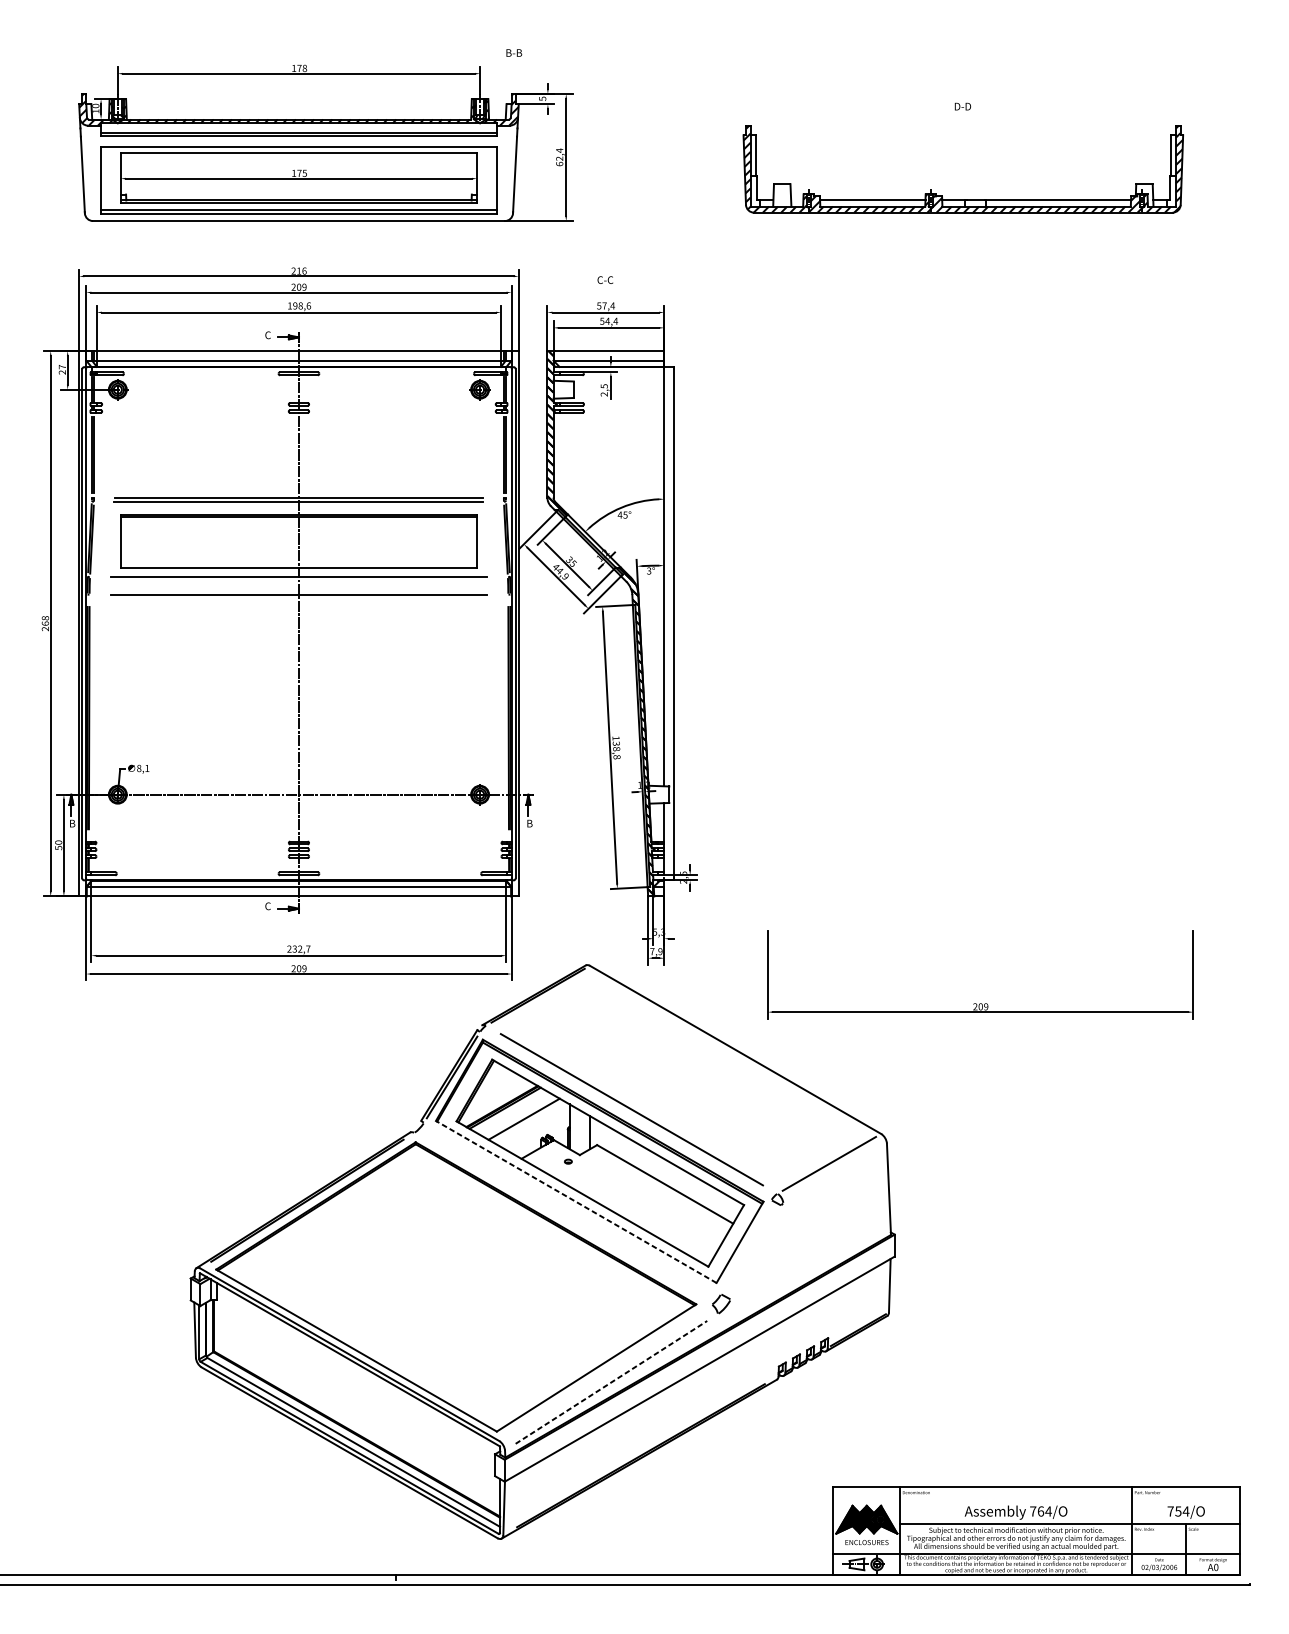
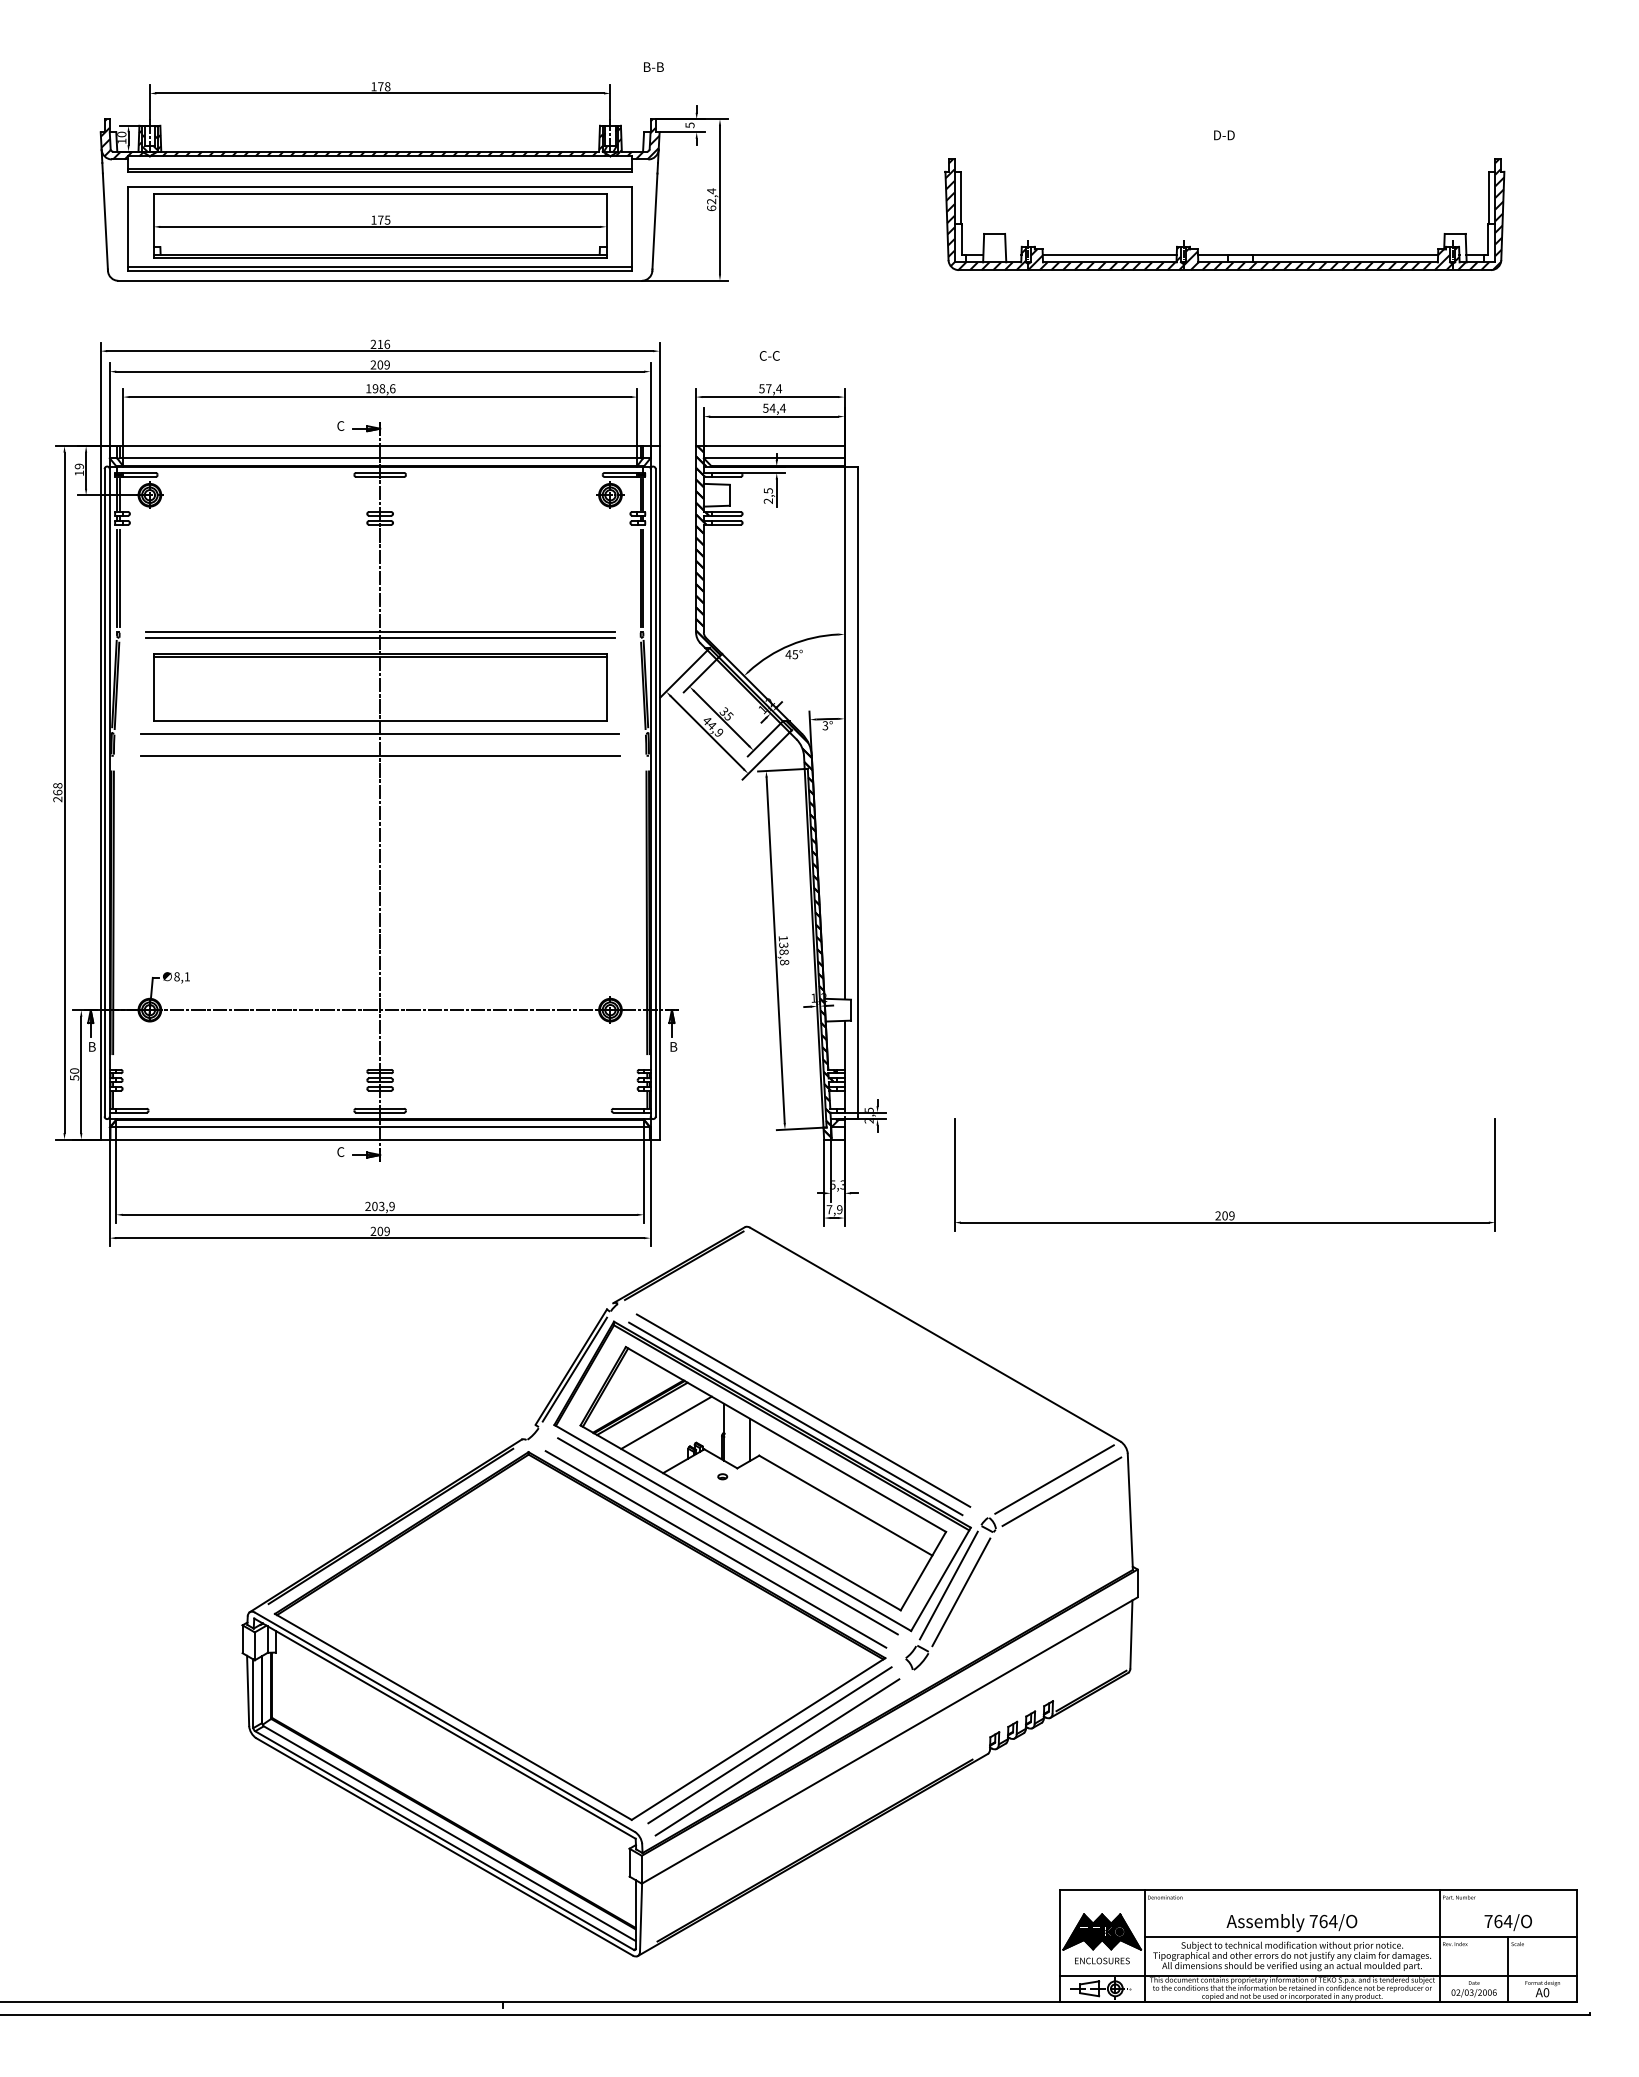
text: (61, 369) -> (78, 469), 27 -> 19
text: (301, 949) -> (383, 1206), 232,7 -> 203,9
part: (980, 1003) -> (1224, 1211), moved
line: (625, 1115) -> (795, 1418), added
line: (834, 1173) -> (1061, 1491), added
line: (576, 1202) -> (732, 1528), dashed -> solid
line: (572, 1208) -> (727, 1536), added
line: (562, 1218) -> (715, 1549), added
line: (745, 1247) -> (948, 1585), added
line: (756, 1252) -> (961, 1592), added
line: (605, 1373) -> (769, 1745), added
line: (611, 1382) -> (777, 1757), dashed -> solid
text: (1178, 1511) -> (1498, 1921), 754/O -> 764/O

